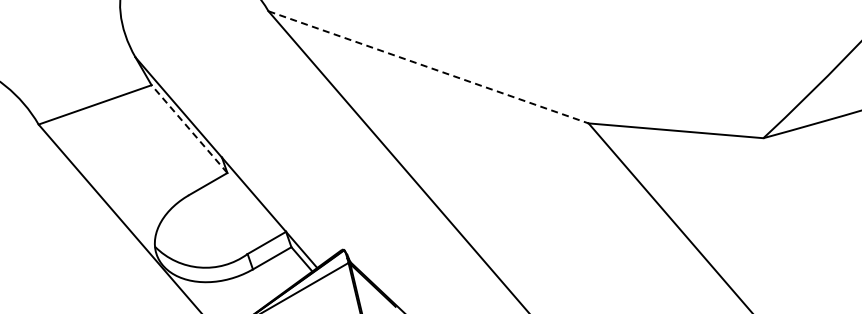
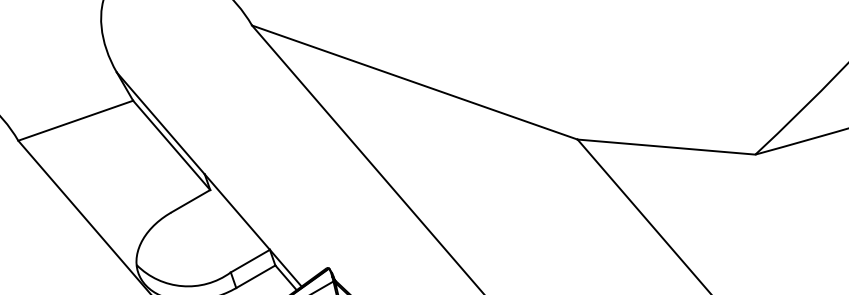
line: (428, 67) -> (414, 82), dashed -> solid
line: (189, 129) -> (171, 145), dashed -> solid

